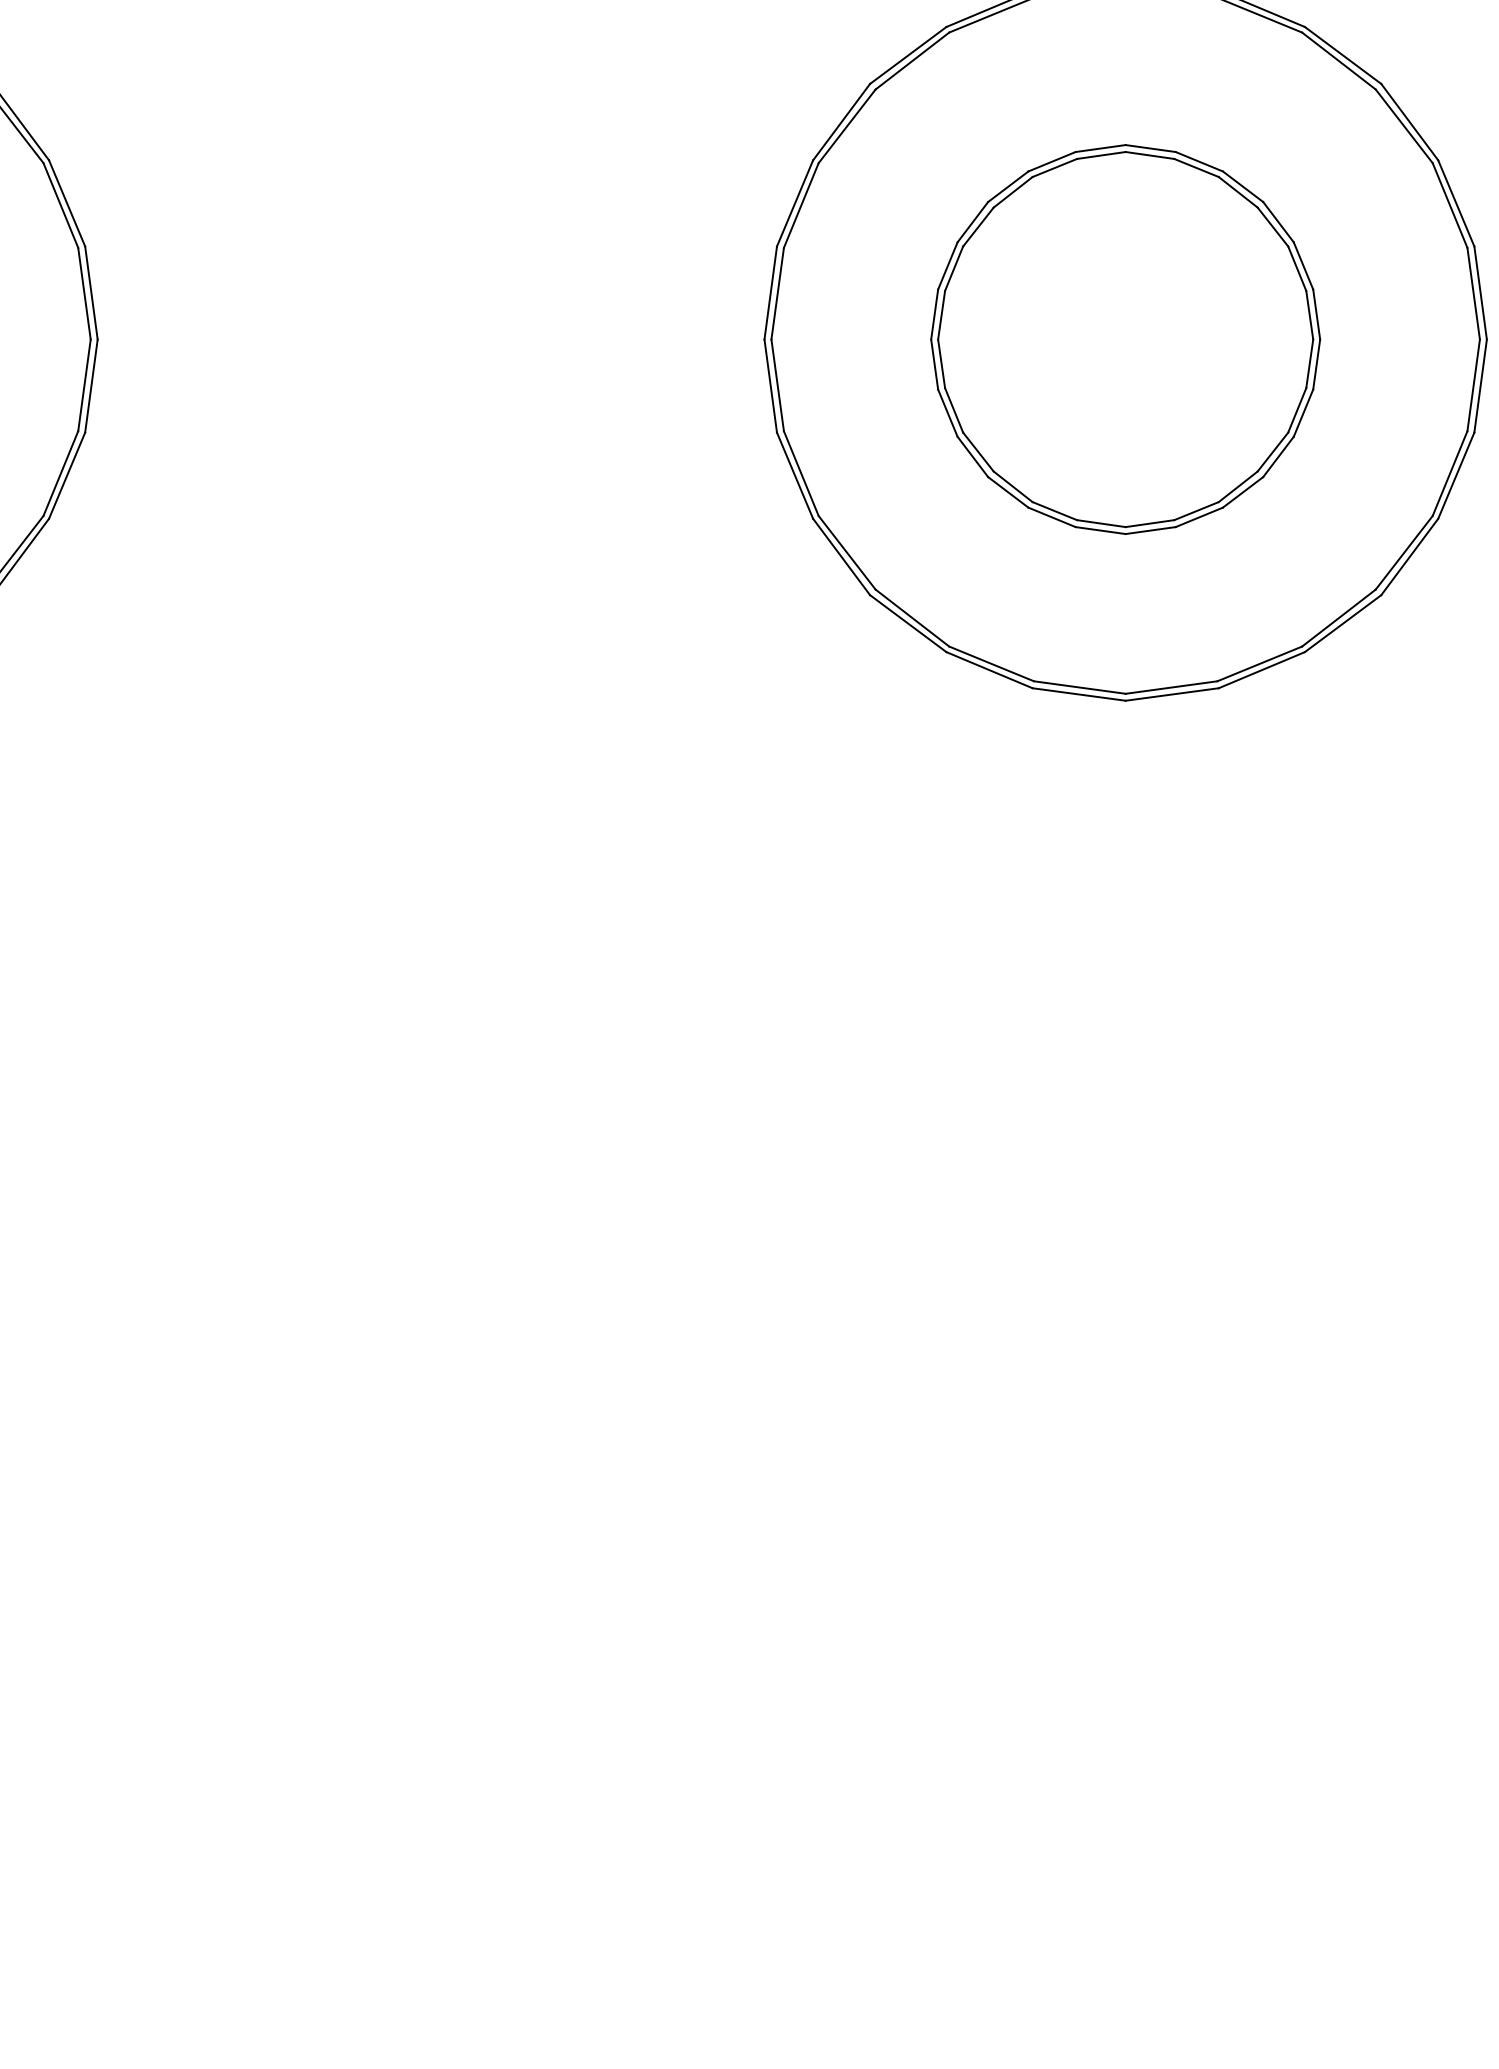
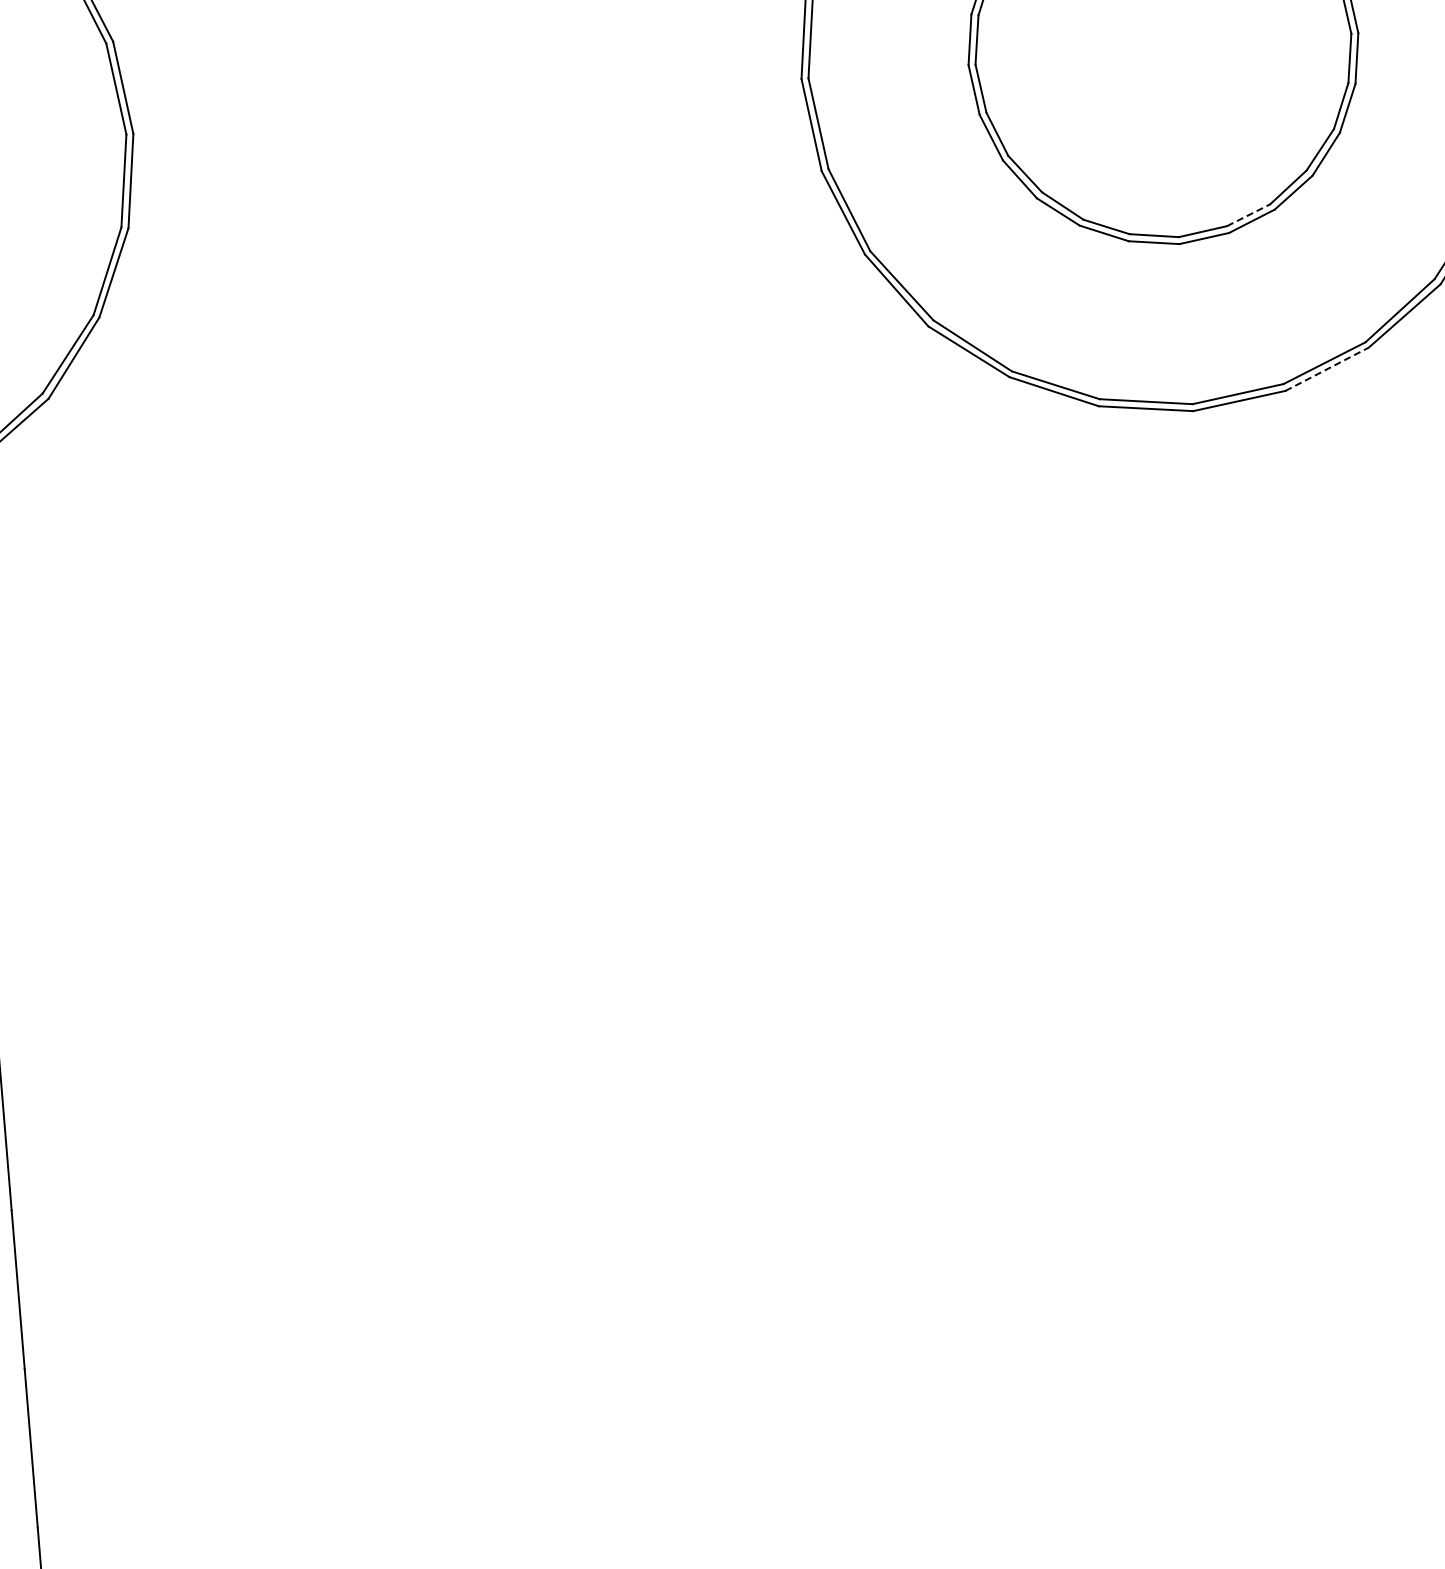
line: (1196, 511) -> (1248, 215), solid -> dashed
line: (1261, 670) -> (1326, 369), solid -> dashed

